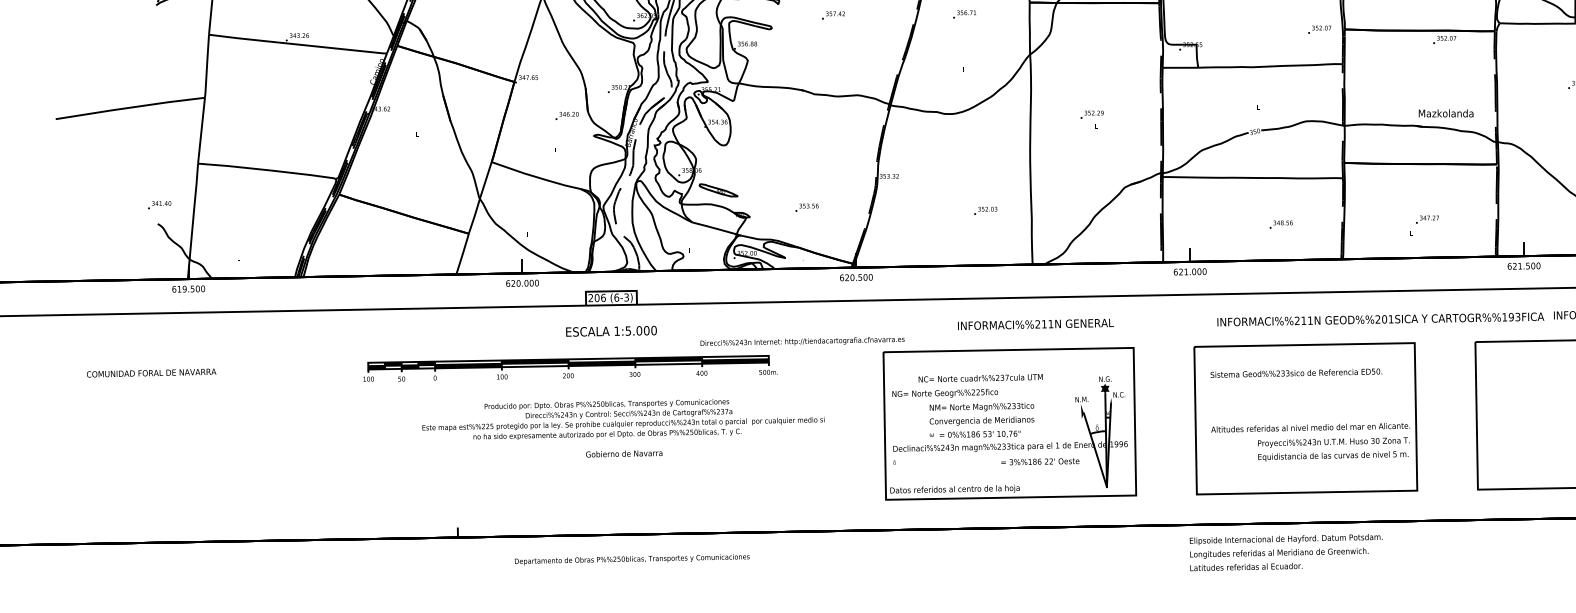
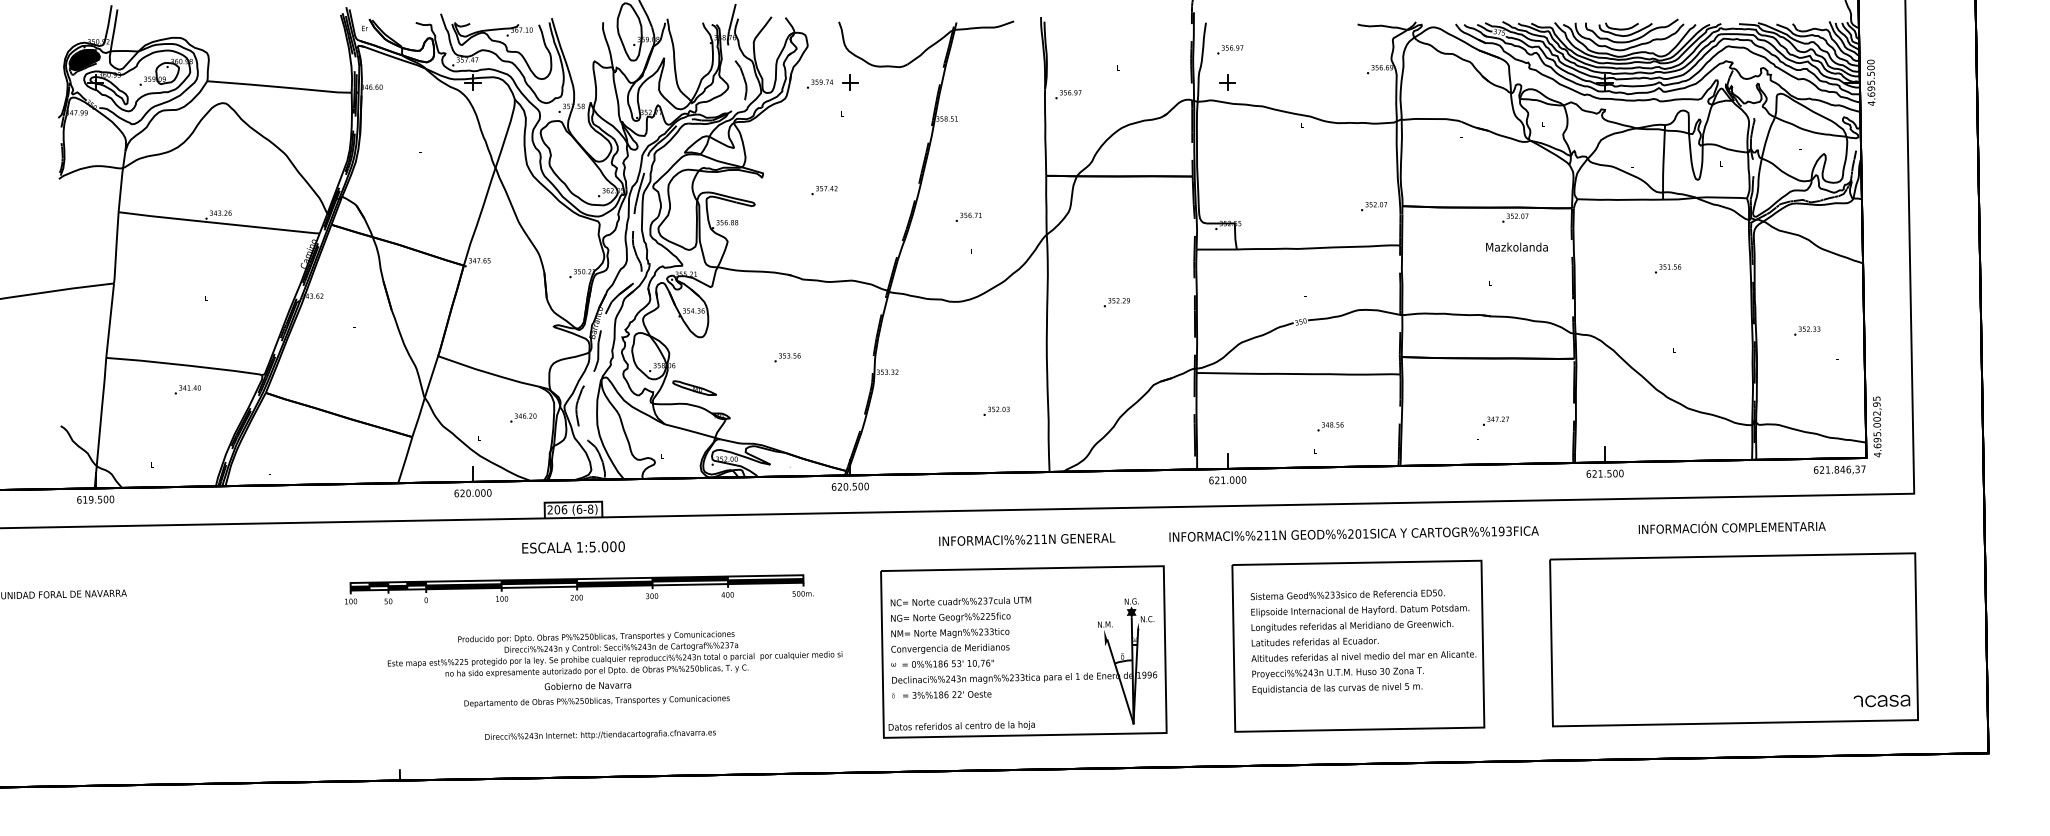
text: (964, 13) -> (968, 216), moved
text: (1445, 112) -> (1516, 246), moved
text: (567, 115) -> (523, 417), moved
text: (159, 204) -> (187, 389), moved
text: (806, 207) -> (787, 357), moved
text: (626, 296) -> (590, 508), (6-3) -> (6-8)
text: (1380, 319) -> (1353, 533), moved
text: (1036, 324) -> (1027, 539), moved
text: (802, 341) -> (600, 734), moved
part: (570, 368) -> (579, 589), moved
text: (980, 378) -> (960, 601), moved
text: (622, 419) -> (614, 654), moved
text: (982, 419) -> (950, 647), moved
text: (1333, 449) -> (1337, 680), moved
text: (1040, 461) -> (947, 694), moved
text: (1286, 552) -> (1360, 625), moved
text: (631, 559) -> (596, 701), moved

